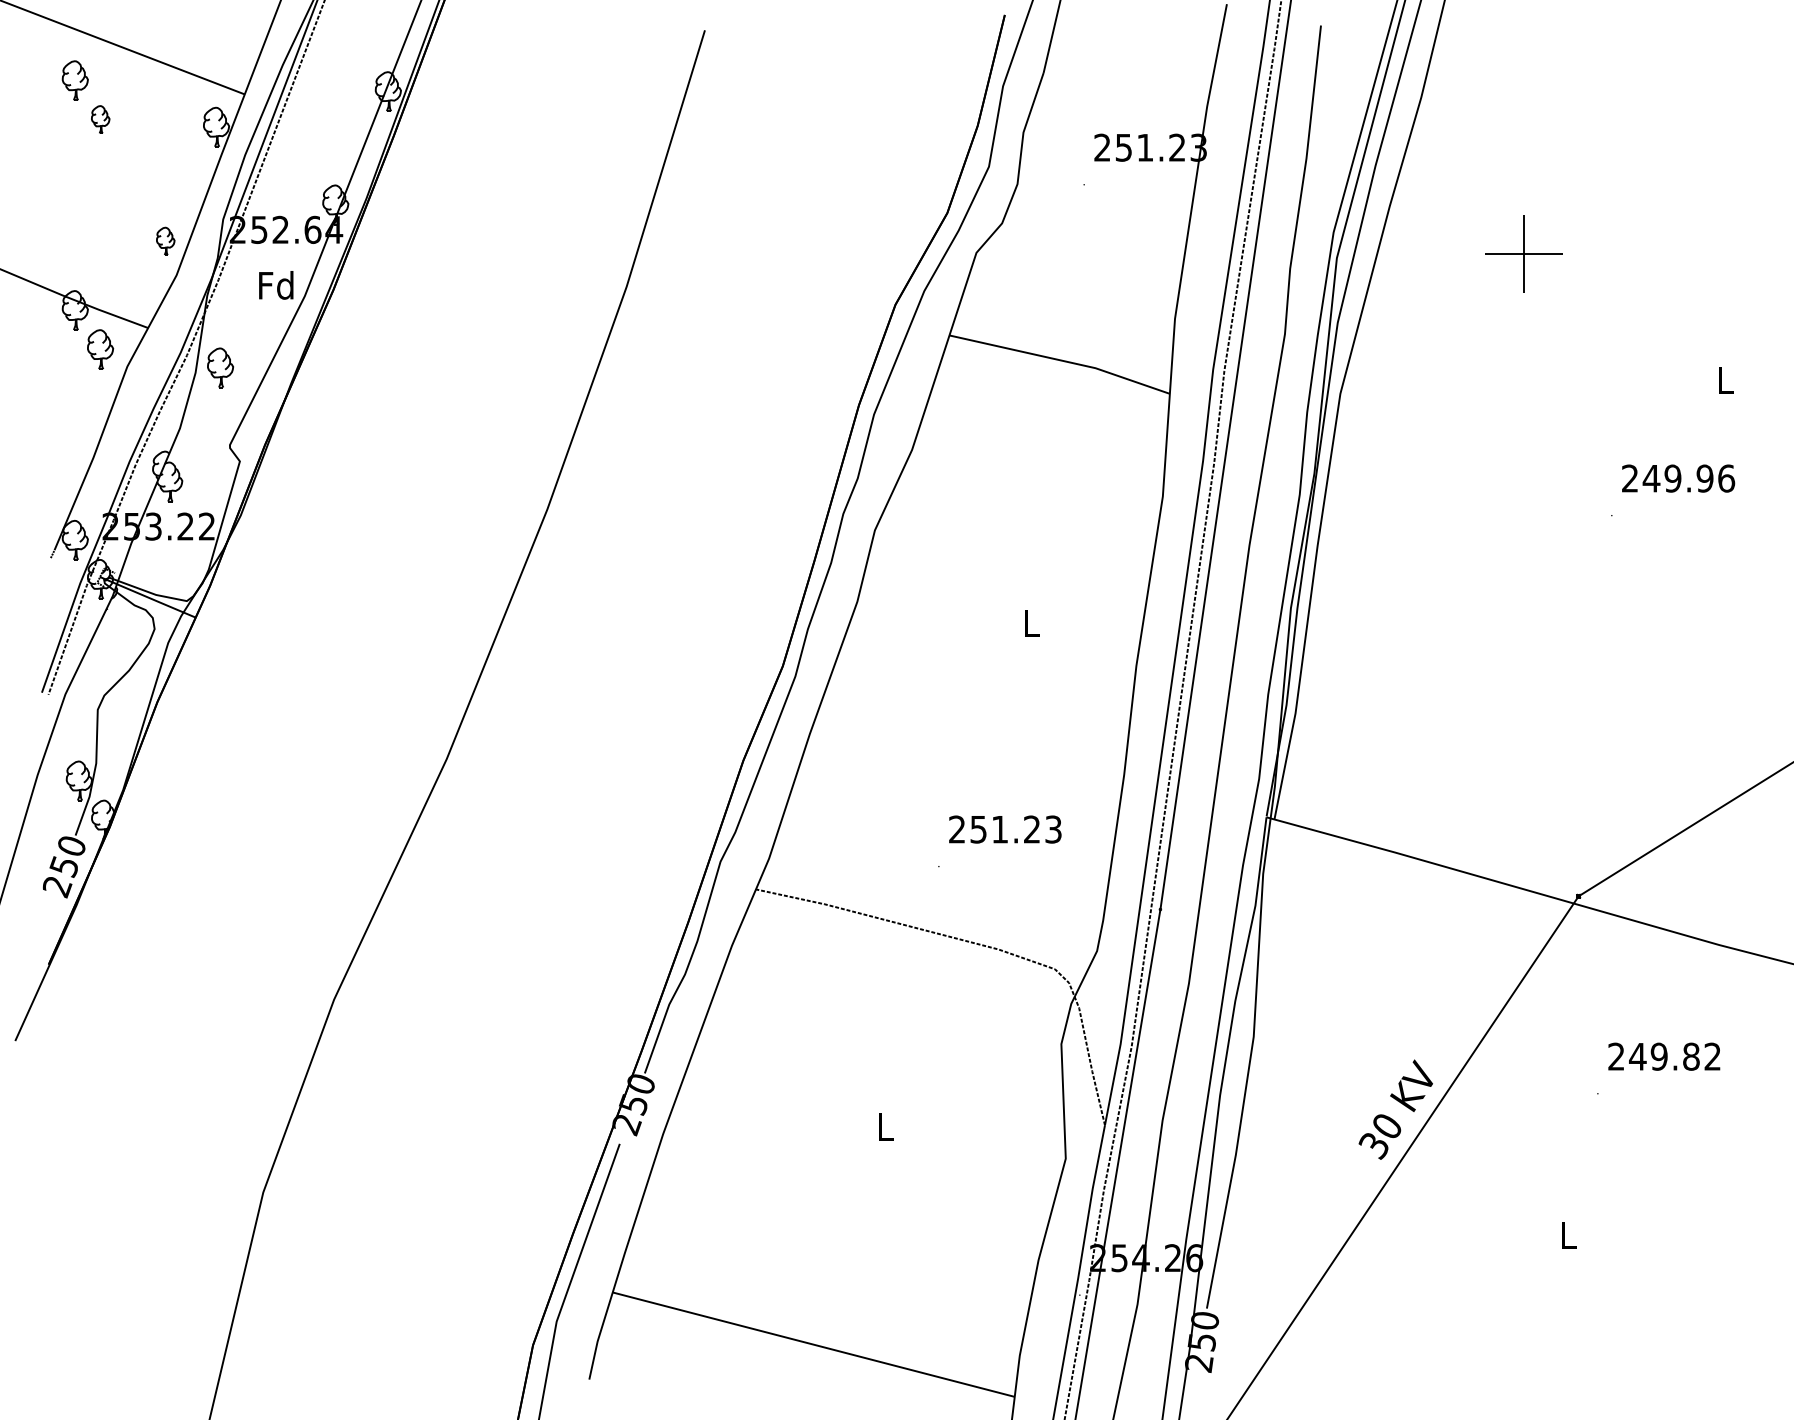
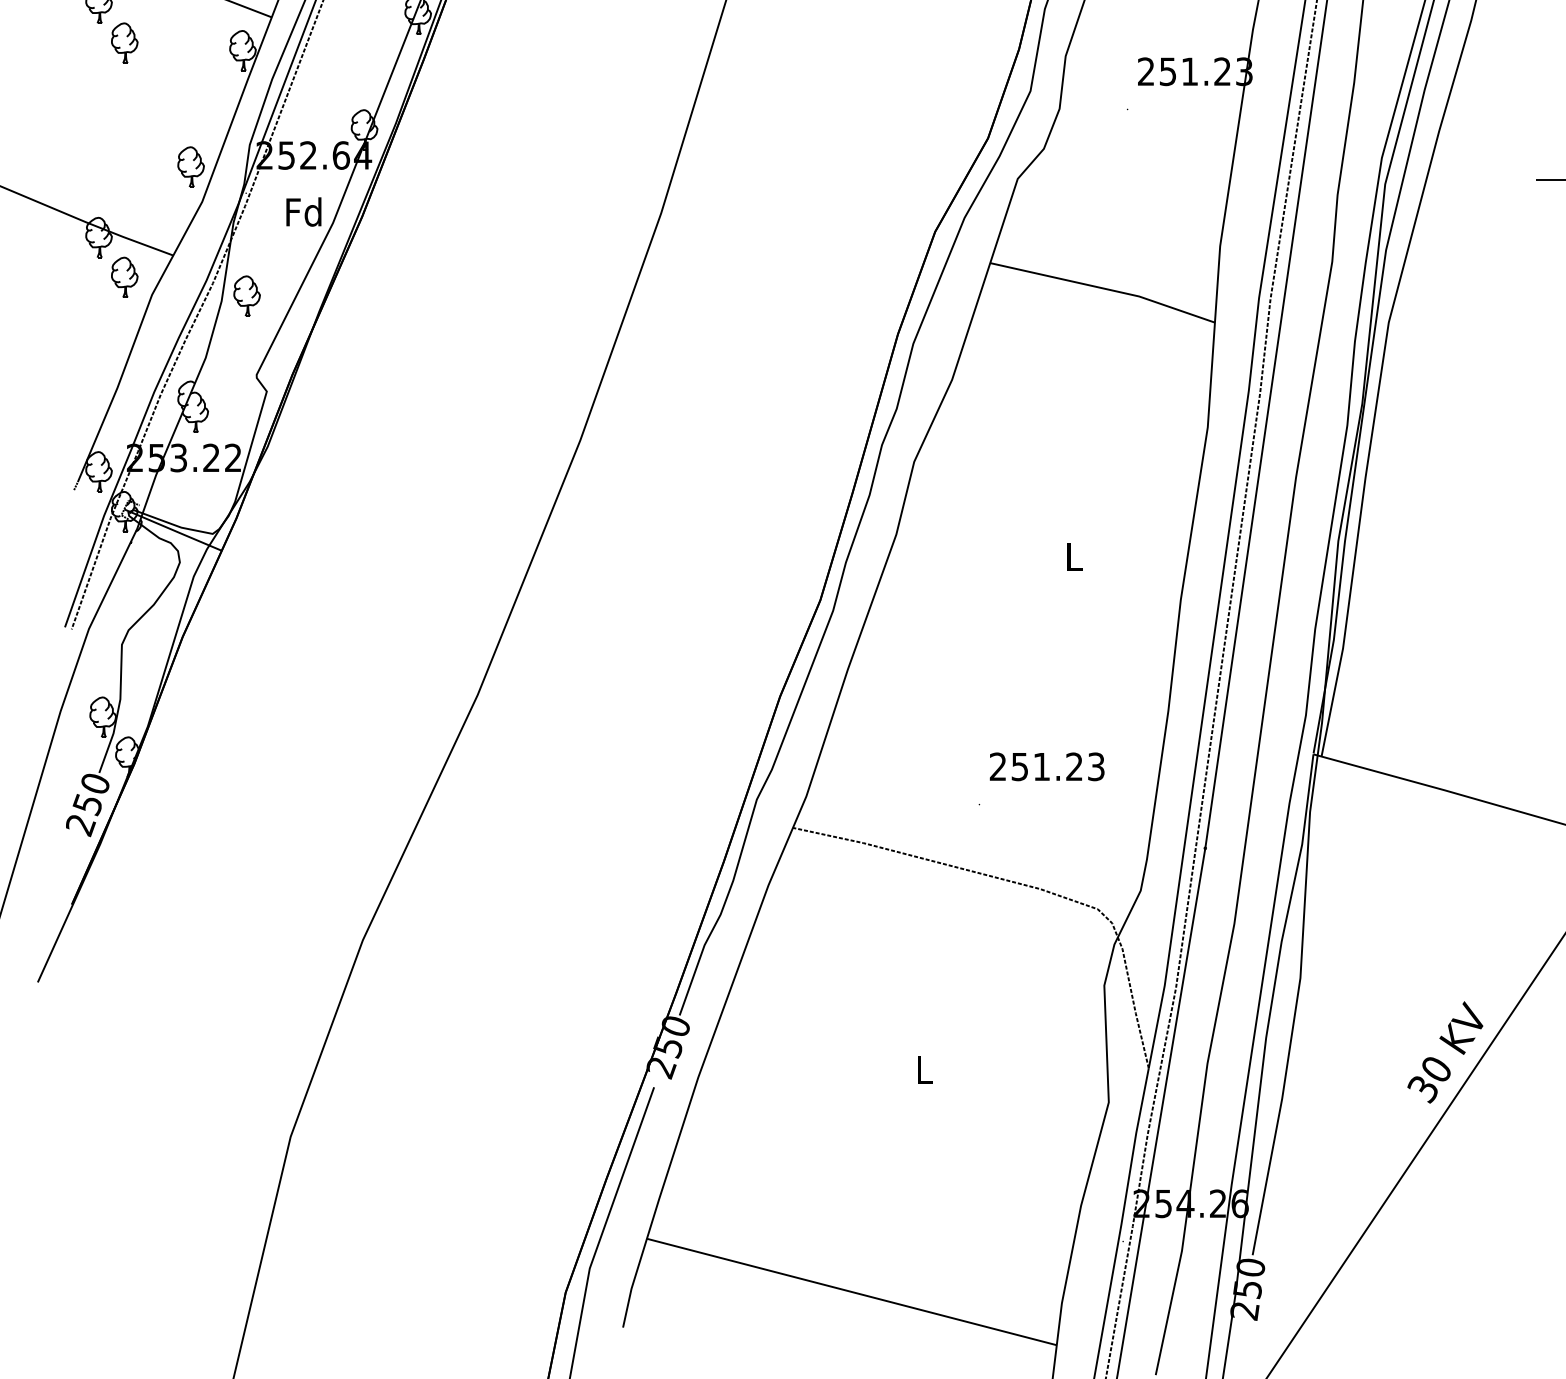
part: (100, 119) -> (124, 42), size x1.43
part: (165, 241) -> (190, 167), size x1.43

